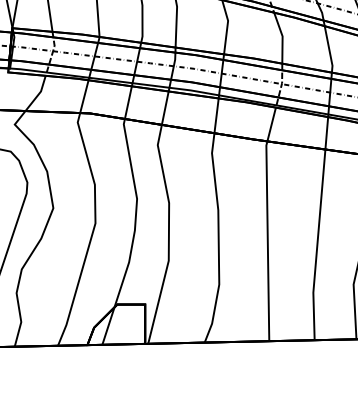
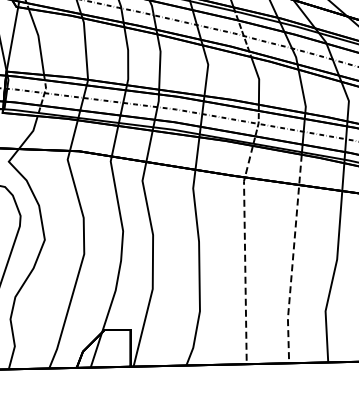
line: (267, 222) -> (245, 253), solid -> dashed
line: (318, 230) -> (292, 260), solid -> dashed

